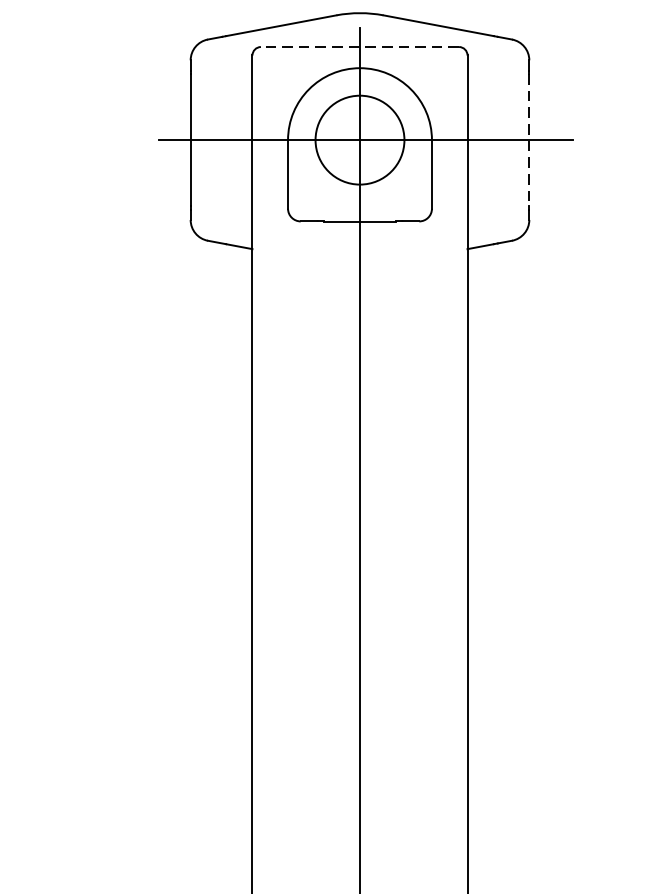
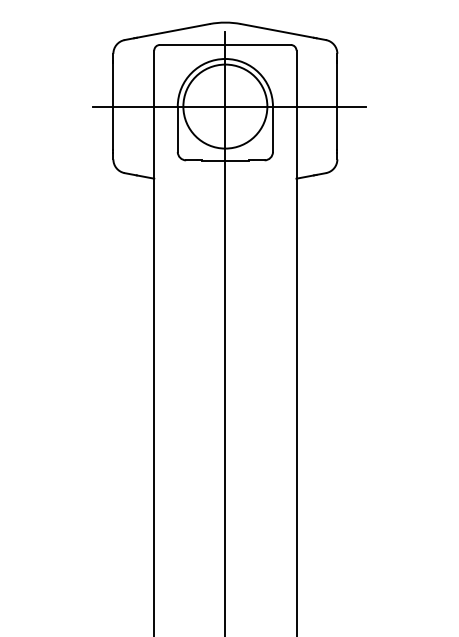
line: (360, 46) -> (225, 44), dashed -> solid
circle: (360, 140) -> (225, 106), size x1.43
line: (529, 140) -> (337, 106), dashed -> solid

